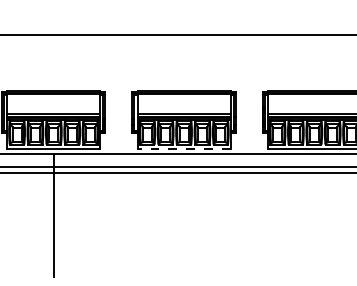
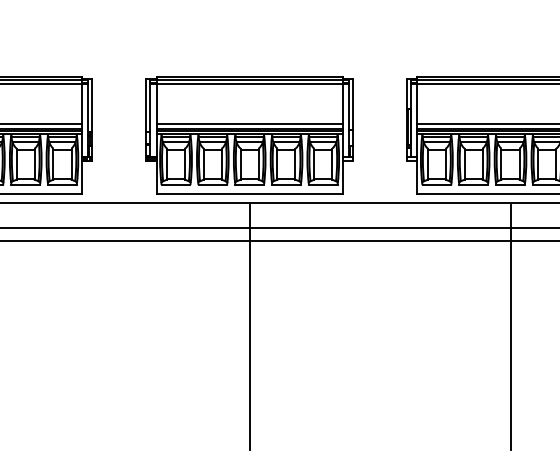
line: (184, 149) -> (250, 194), dashed -> solid
line: (184, 216) -> (250, 328), added
line: (314, 216) -> (510, 328), added

